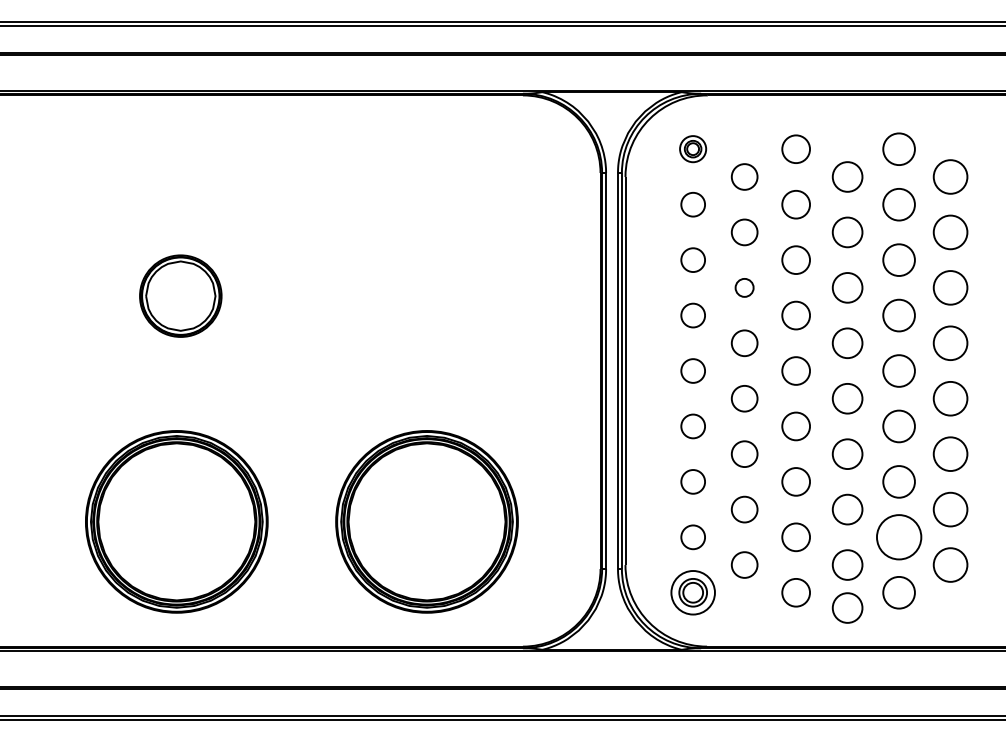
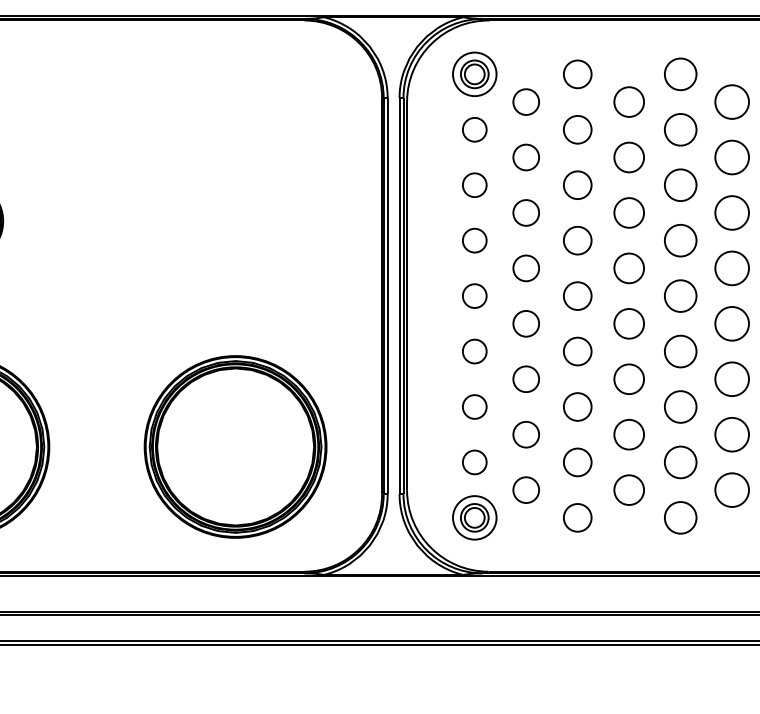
part: (692, 148) -> (474, 73), size x1.67
part: (744, 287) -> (526, 212), size x1.43
part: (426, 521) -> (235, 446), moved
part: (898, 537) -> (680, 462), size x0.71
curve: (847, 594) -> (629, 519), removed

